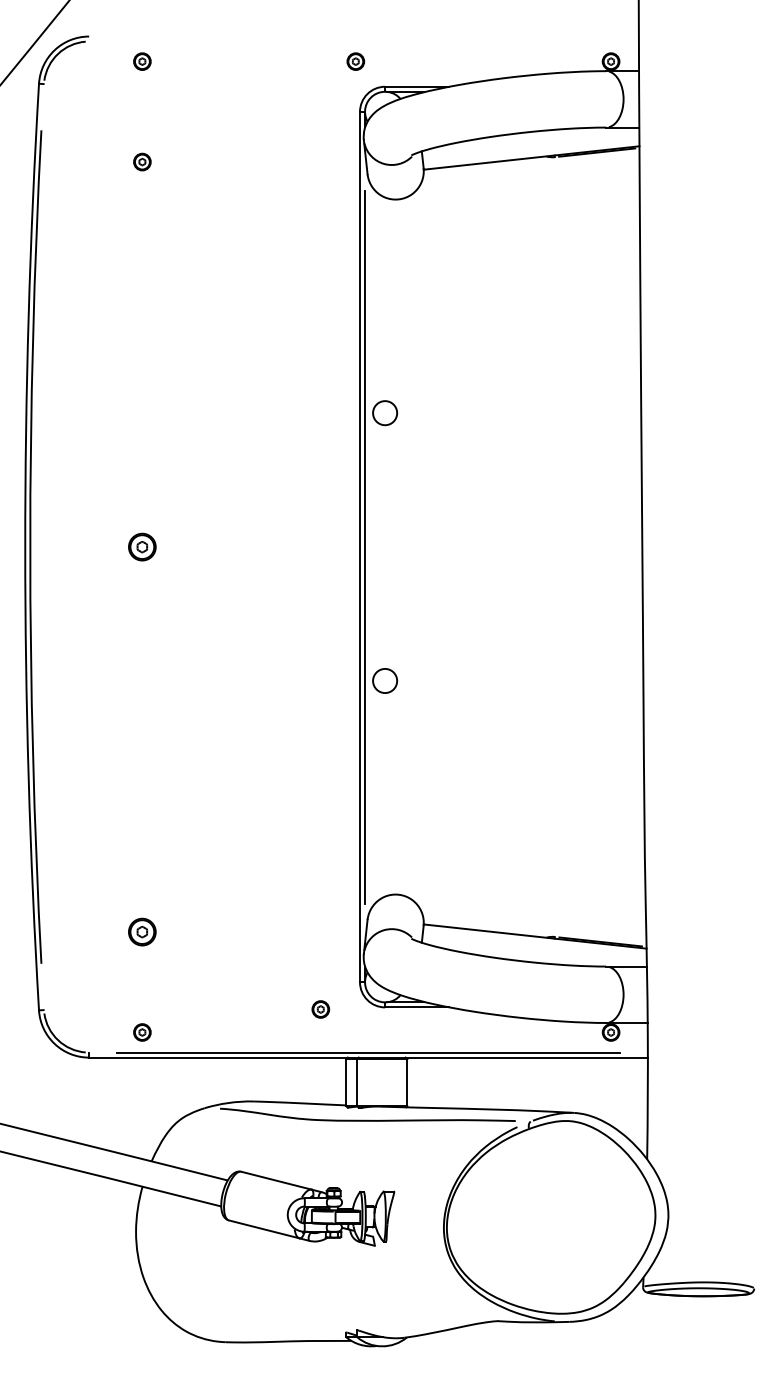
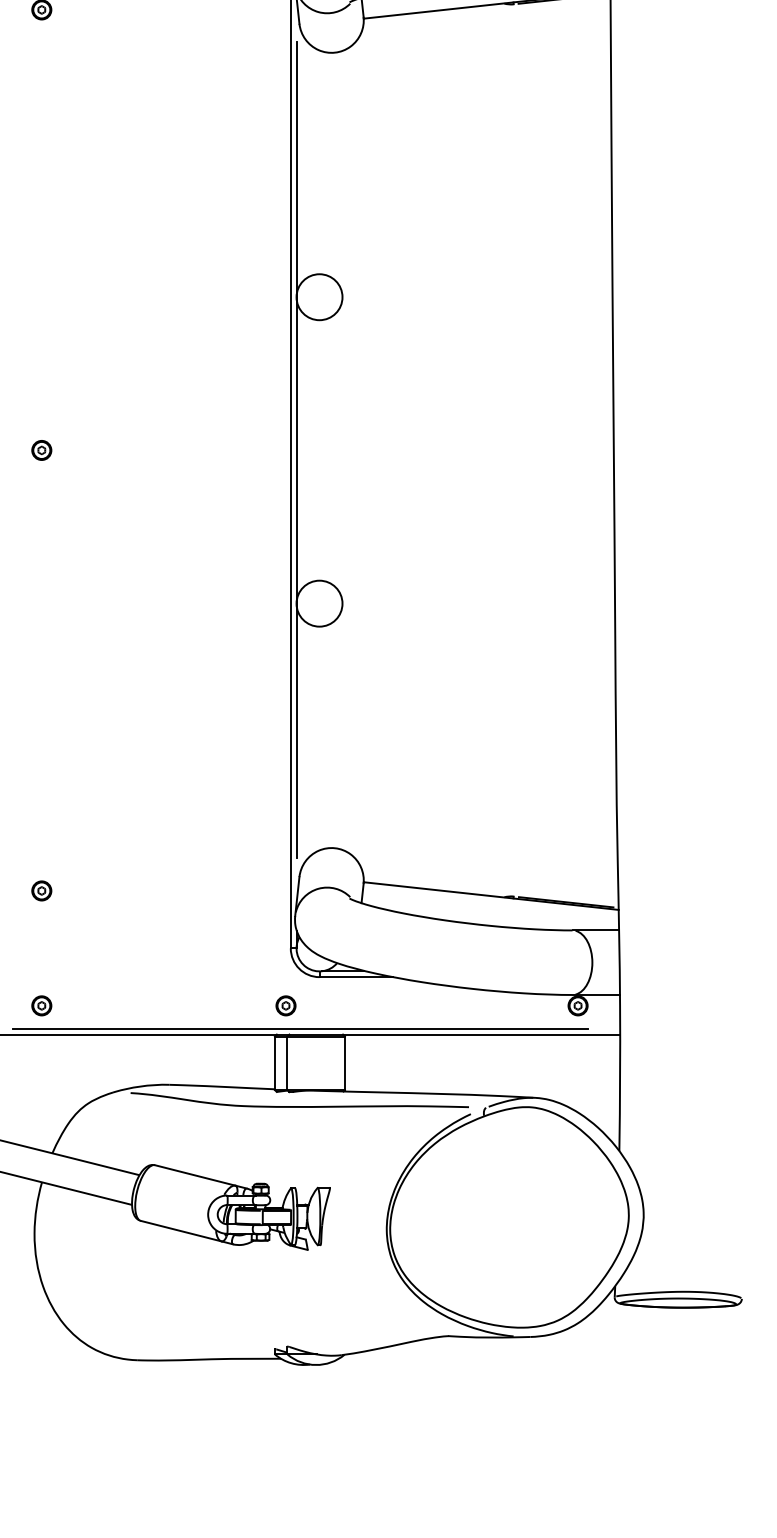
circle: (385, 413) -> (319, 297), size x1.67
part: (142, 546) -> (41, 449), size x0.62
circle: (385, 680) -> (319, 603), size x1.67
part: (142, 931) -> (41, 890), size x0.62
part: (320, 1009) -> (285, 1005), moved

